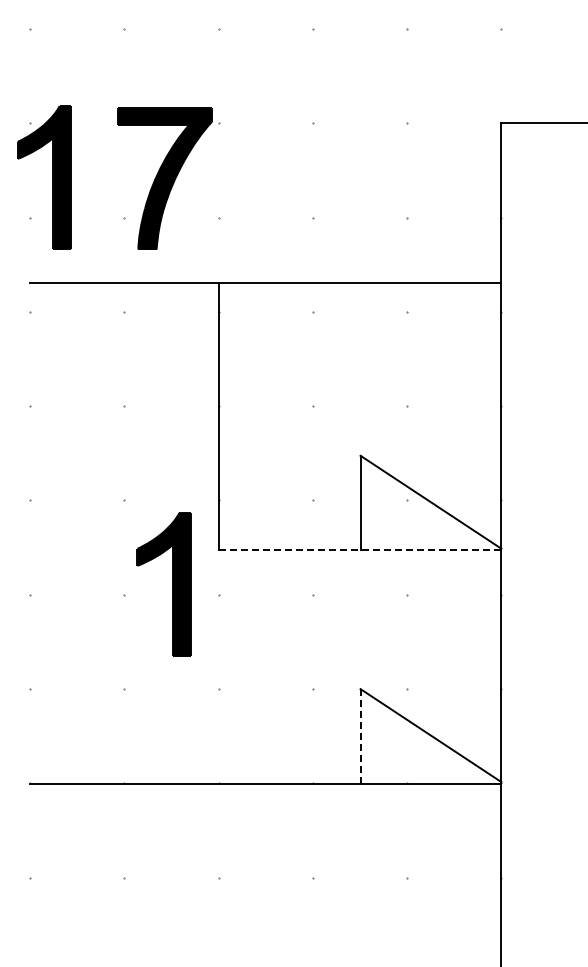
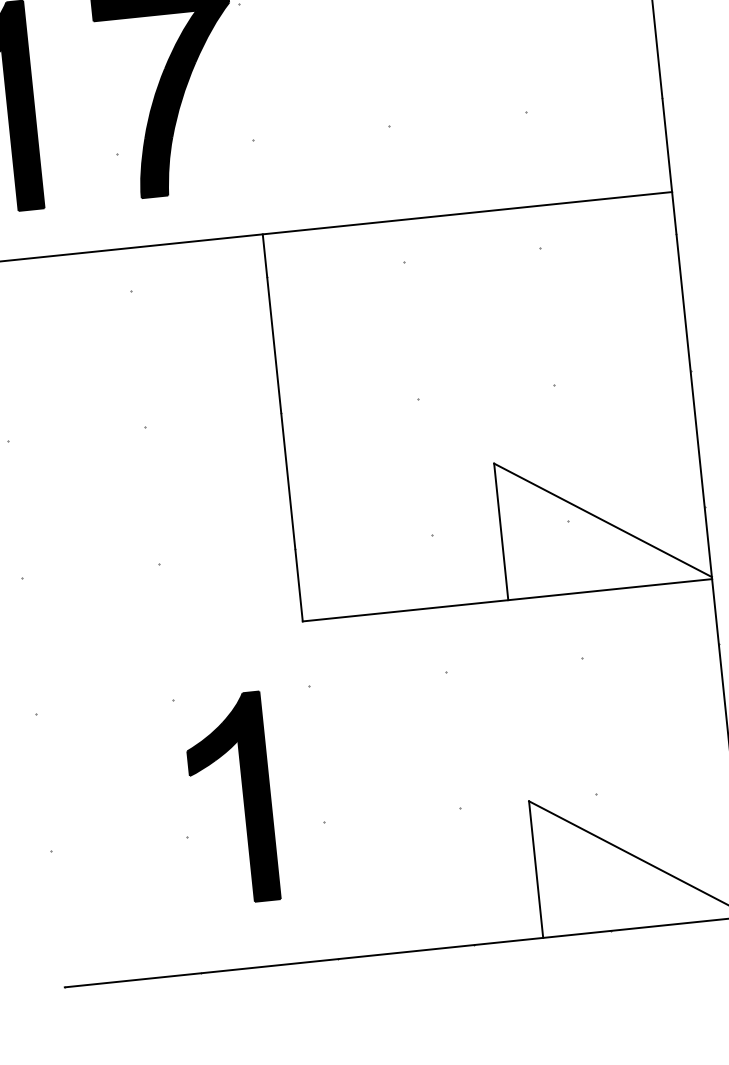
line: (359, 550) -> (506, 600), dashed -> solid
part: (172, 584) -> (243, 797), moved
line: (360, 736) -> (536, 869), dashed -> solid

